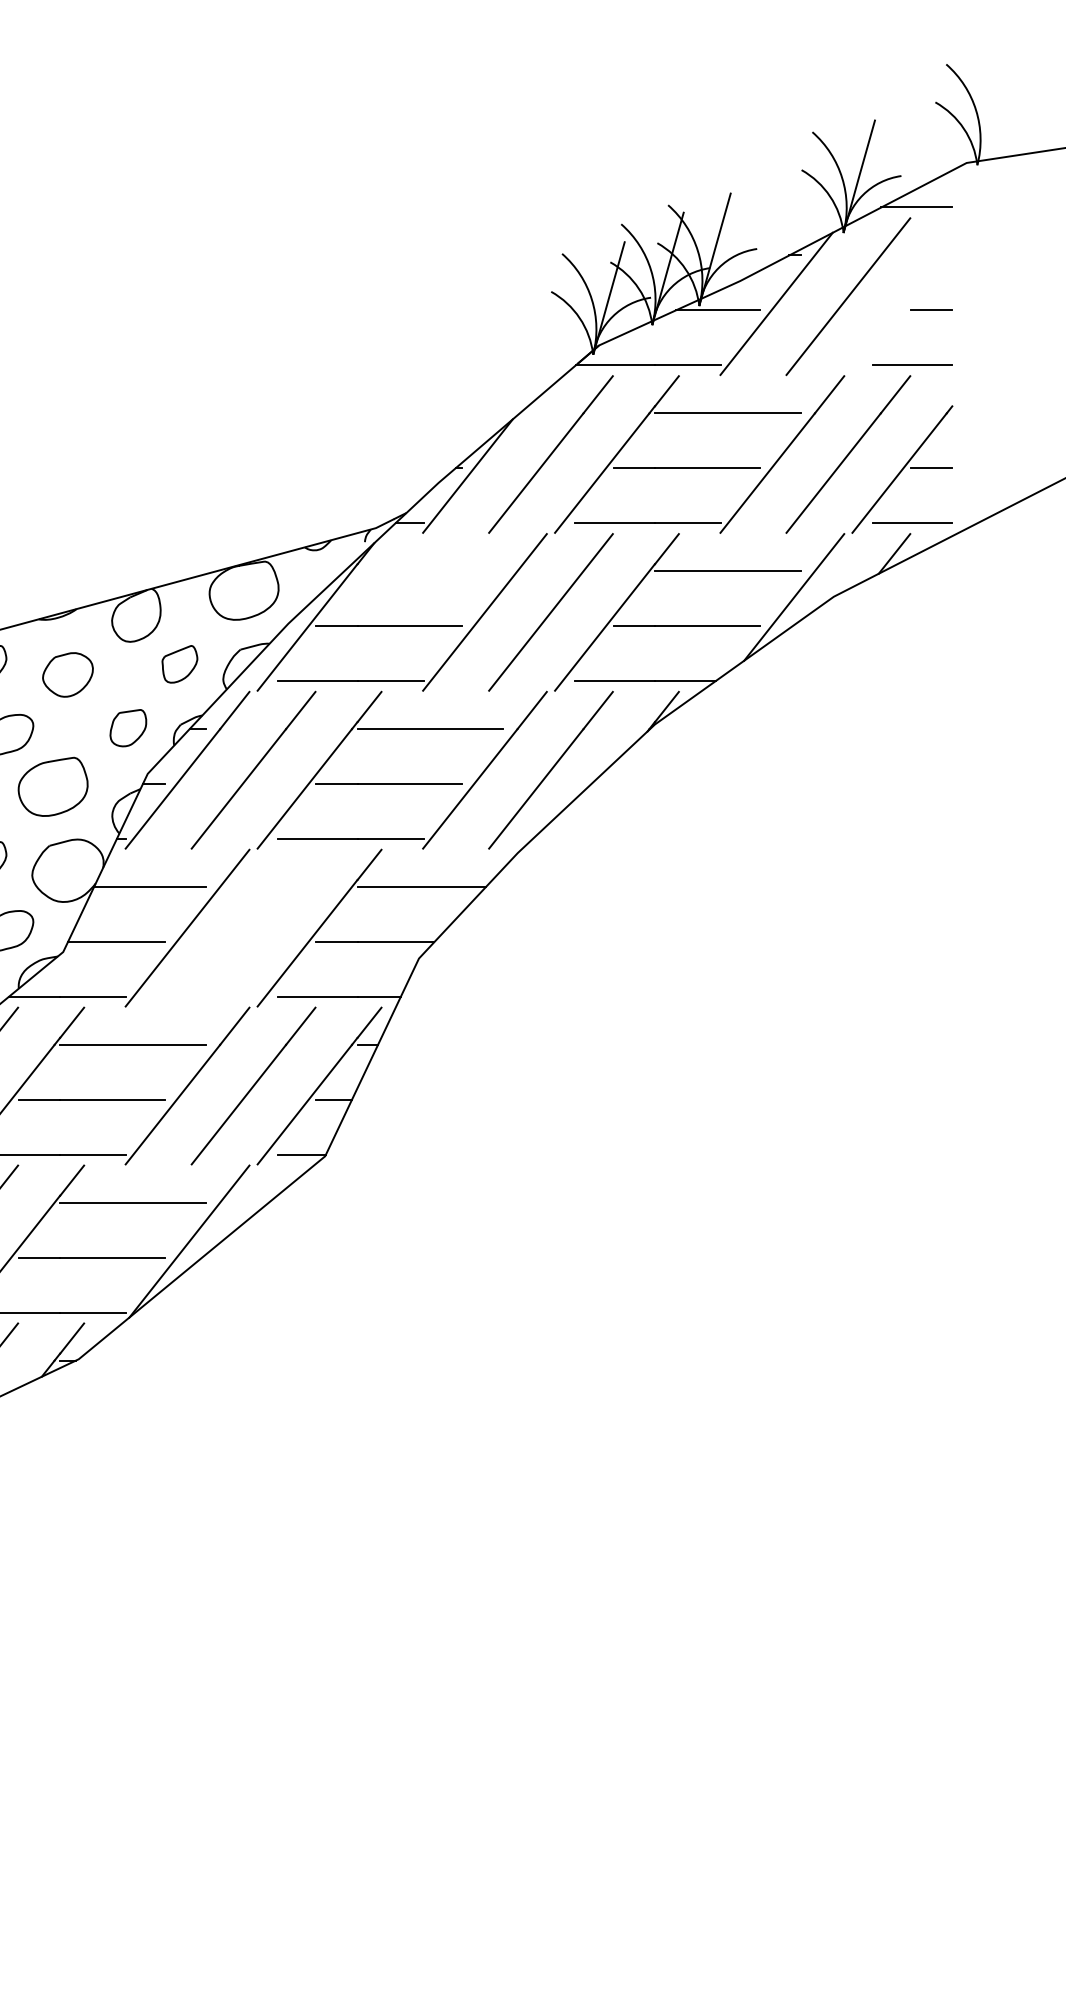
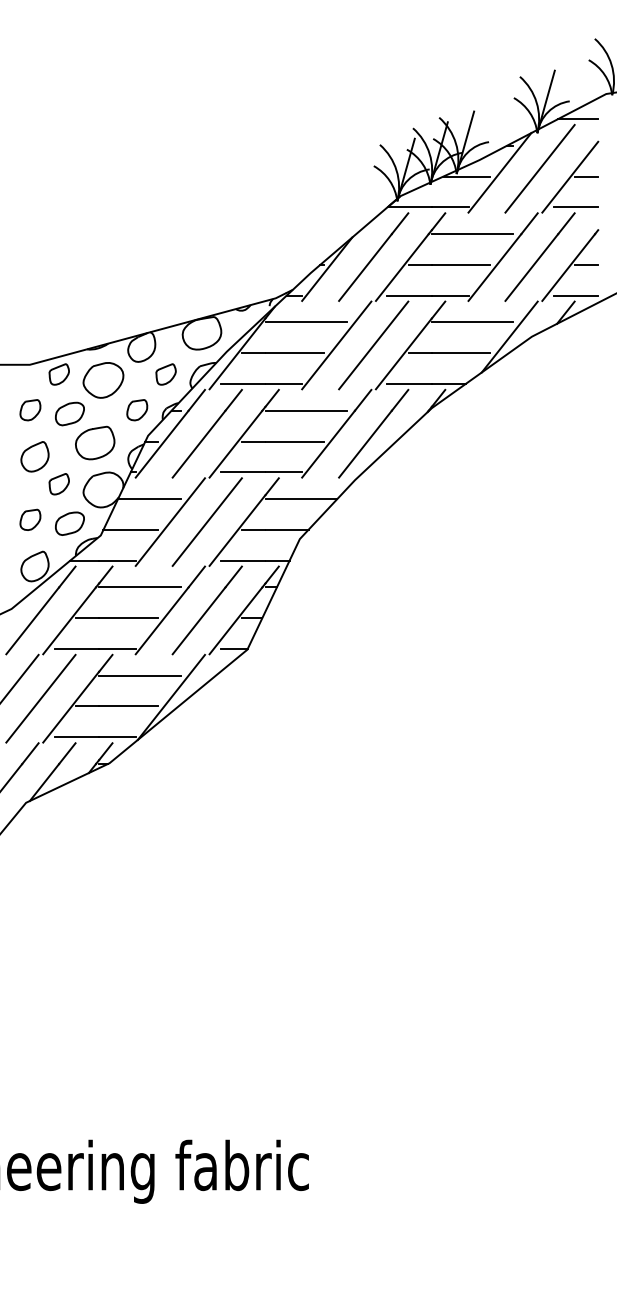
line: (902, 310) -> (570, 176), added
line: (430, 571) -> (306, 322), added
part: (68, 675) -> (103, 380), size x1.43
line: (252, 927) -> (206, 521), added

